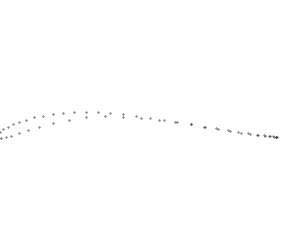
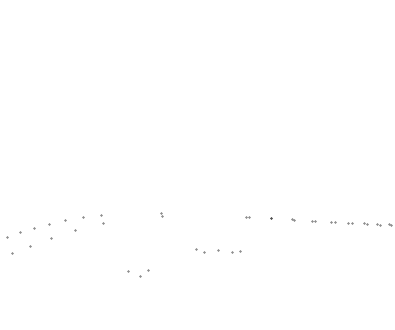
part: (104, 114) -> (139, 273), moved
part: (150, 118) -> (218, 250), moved

